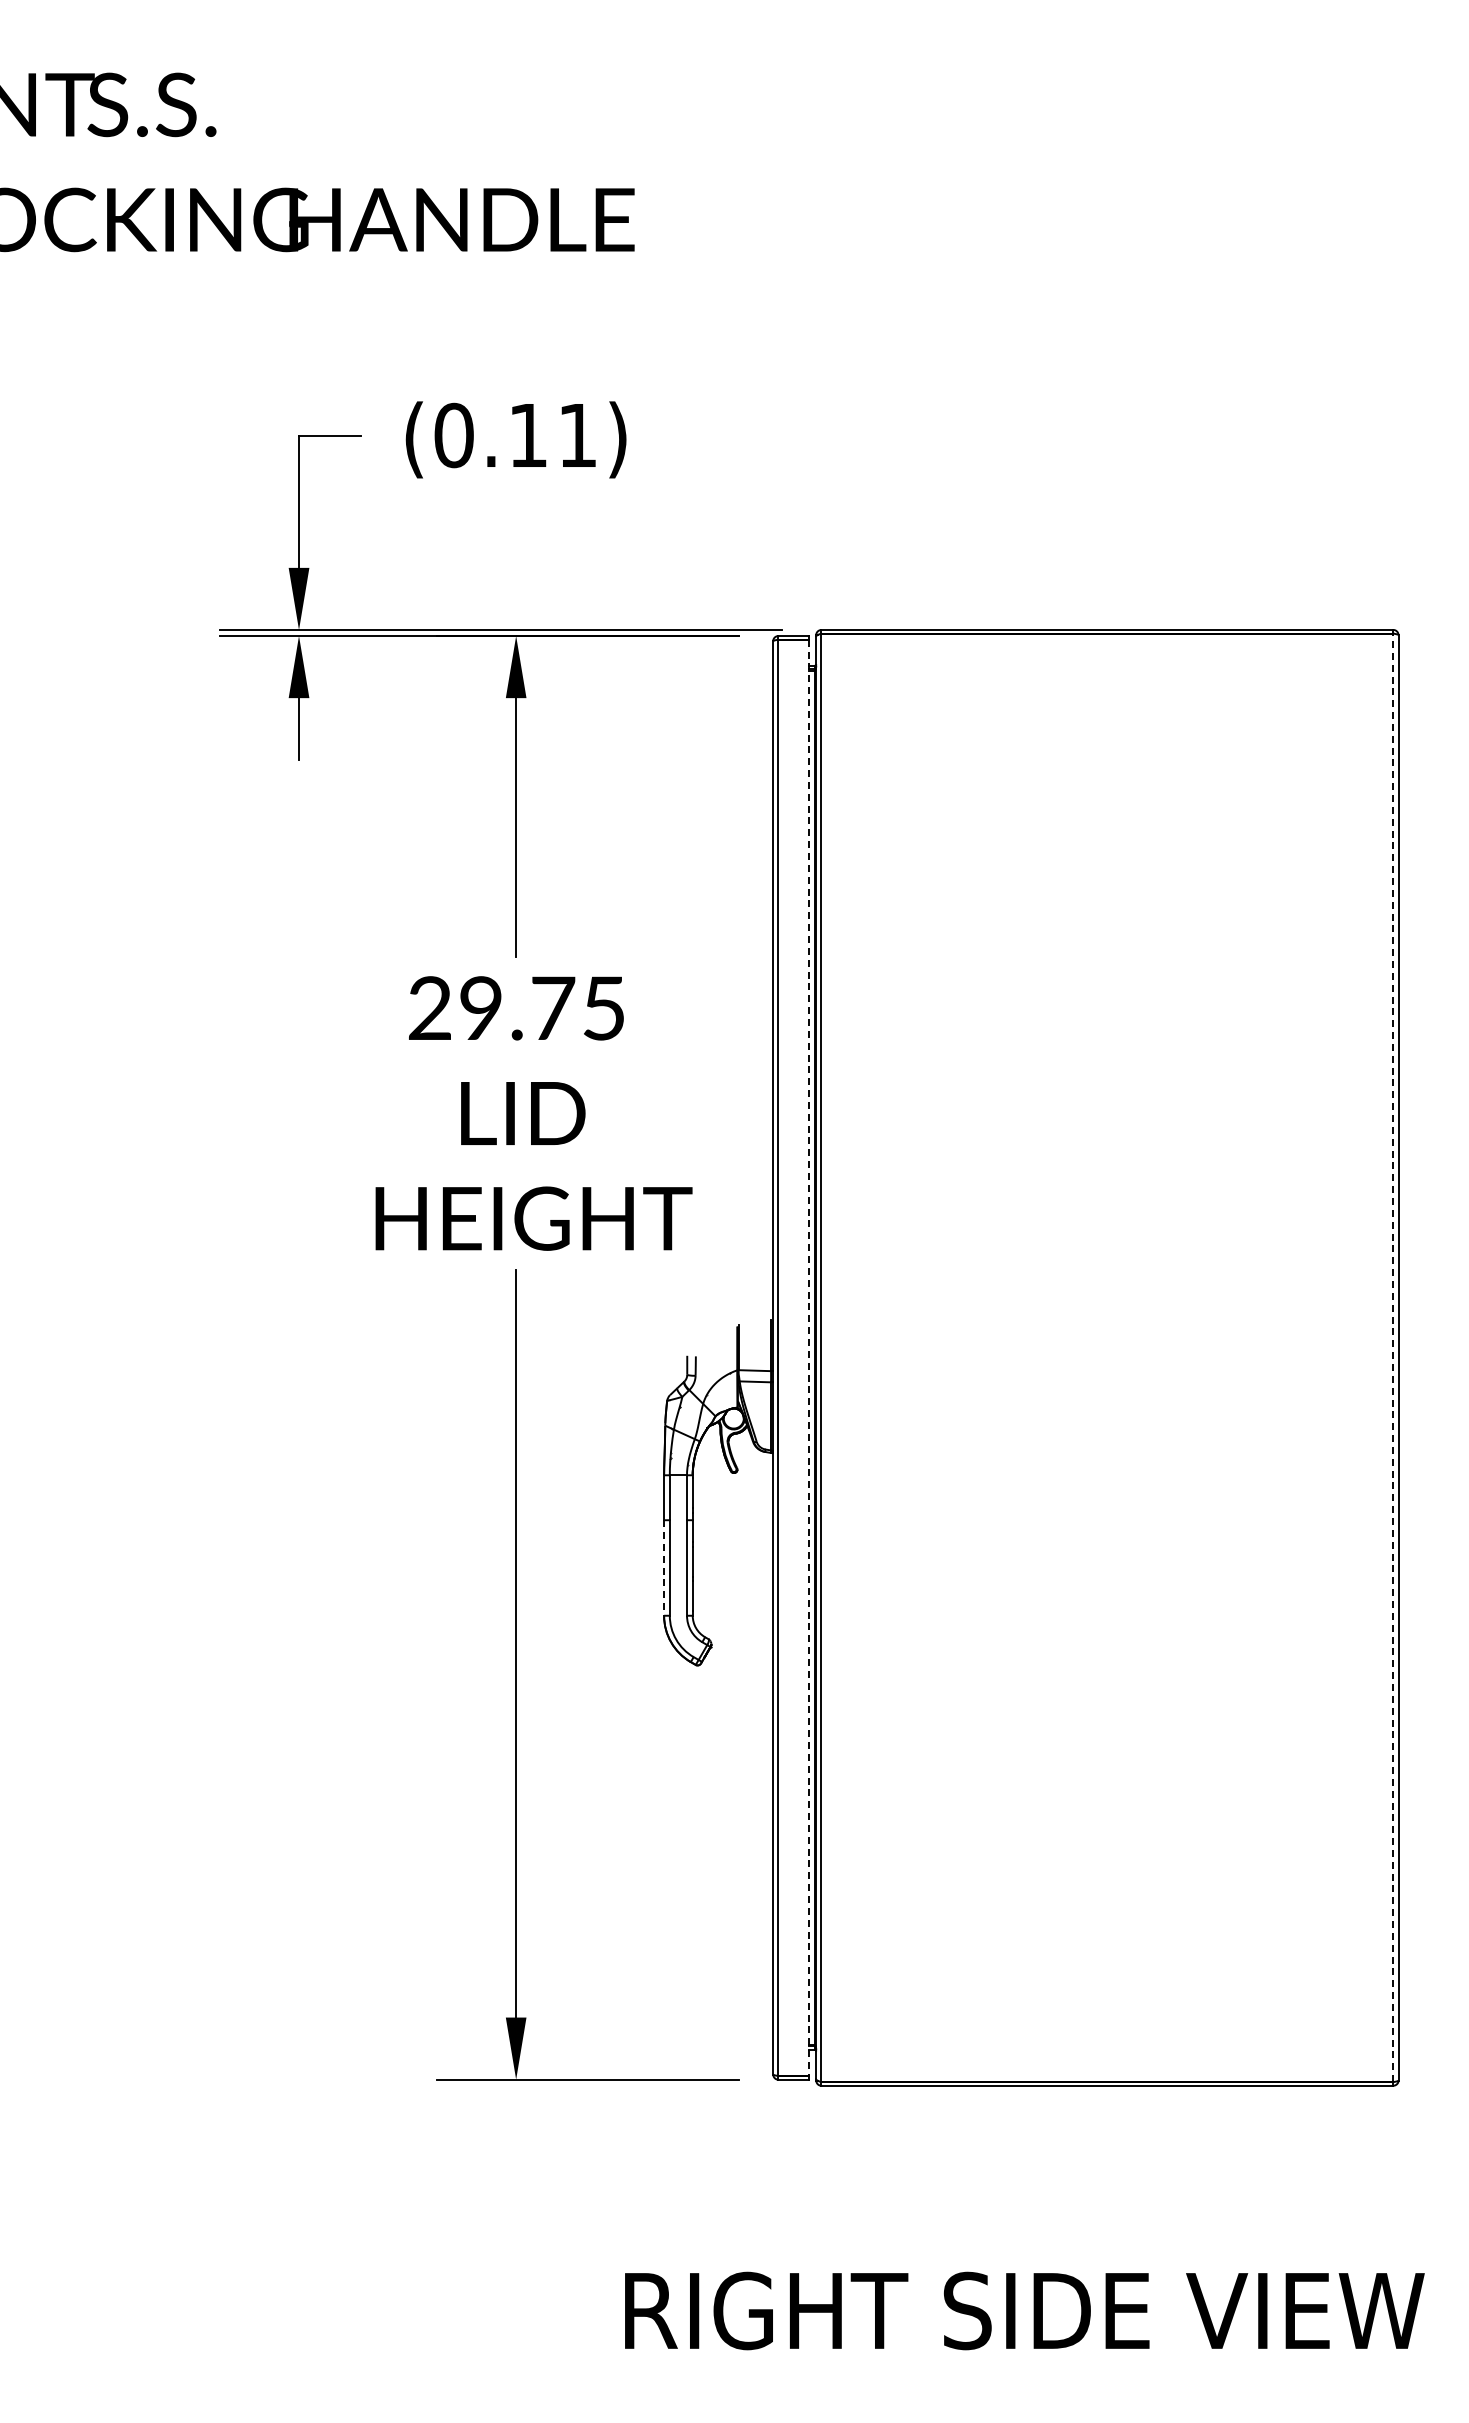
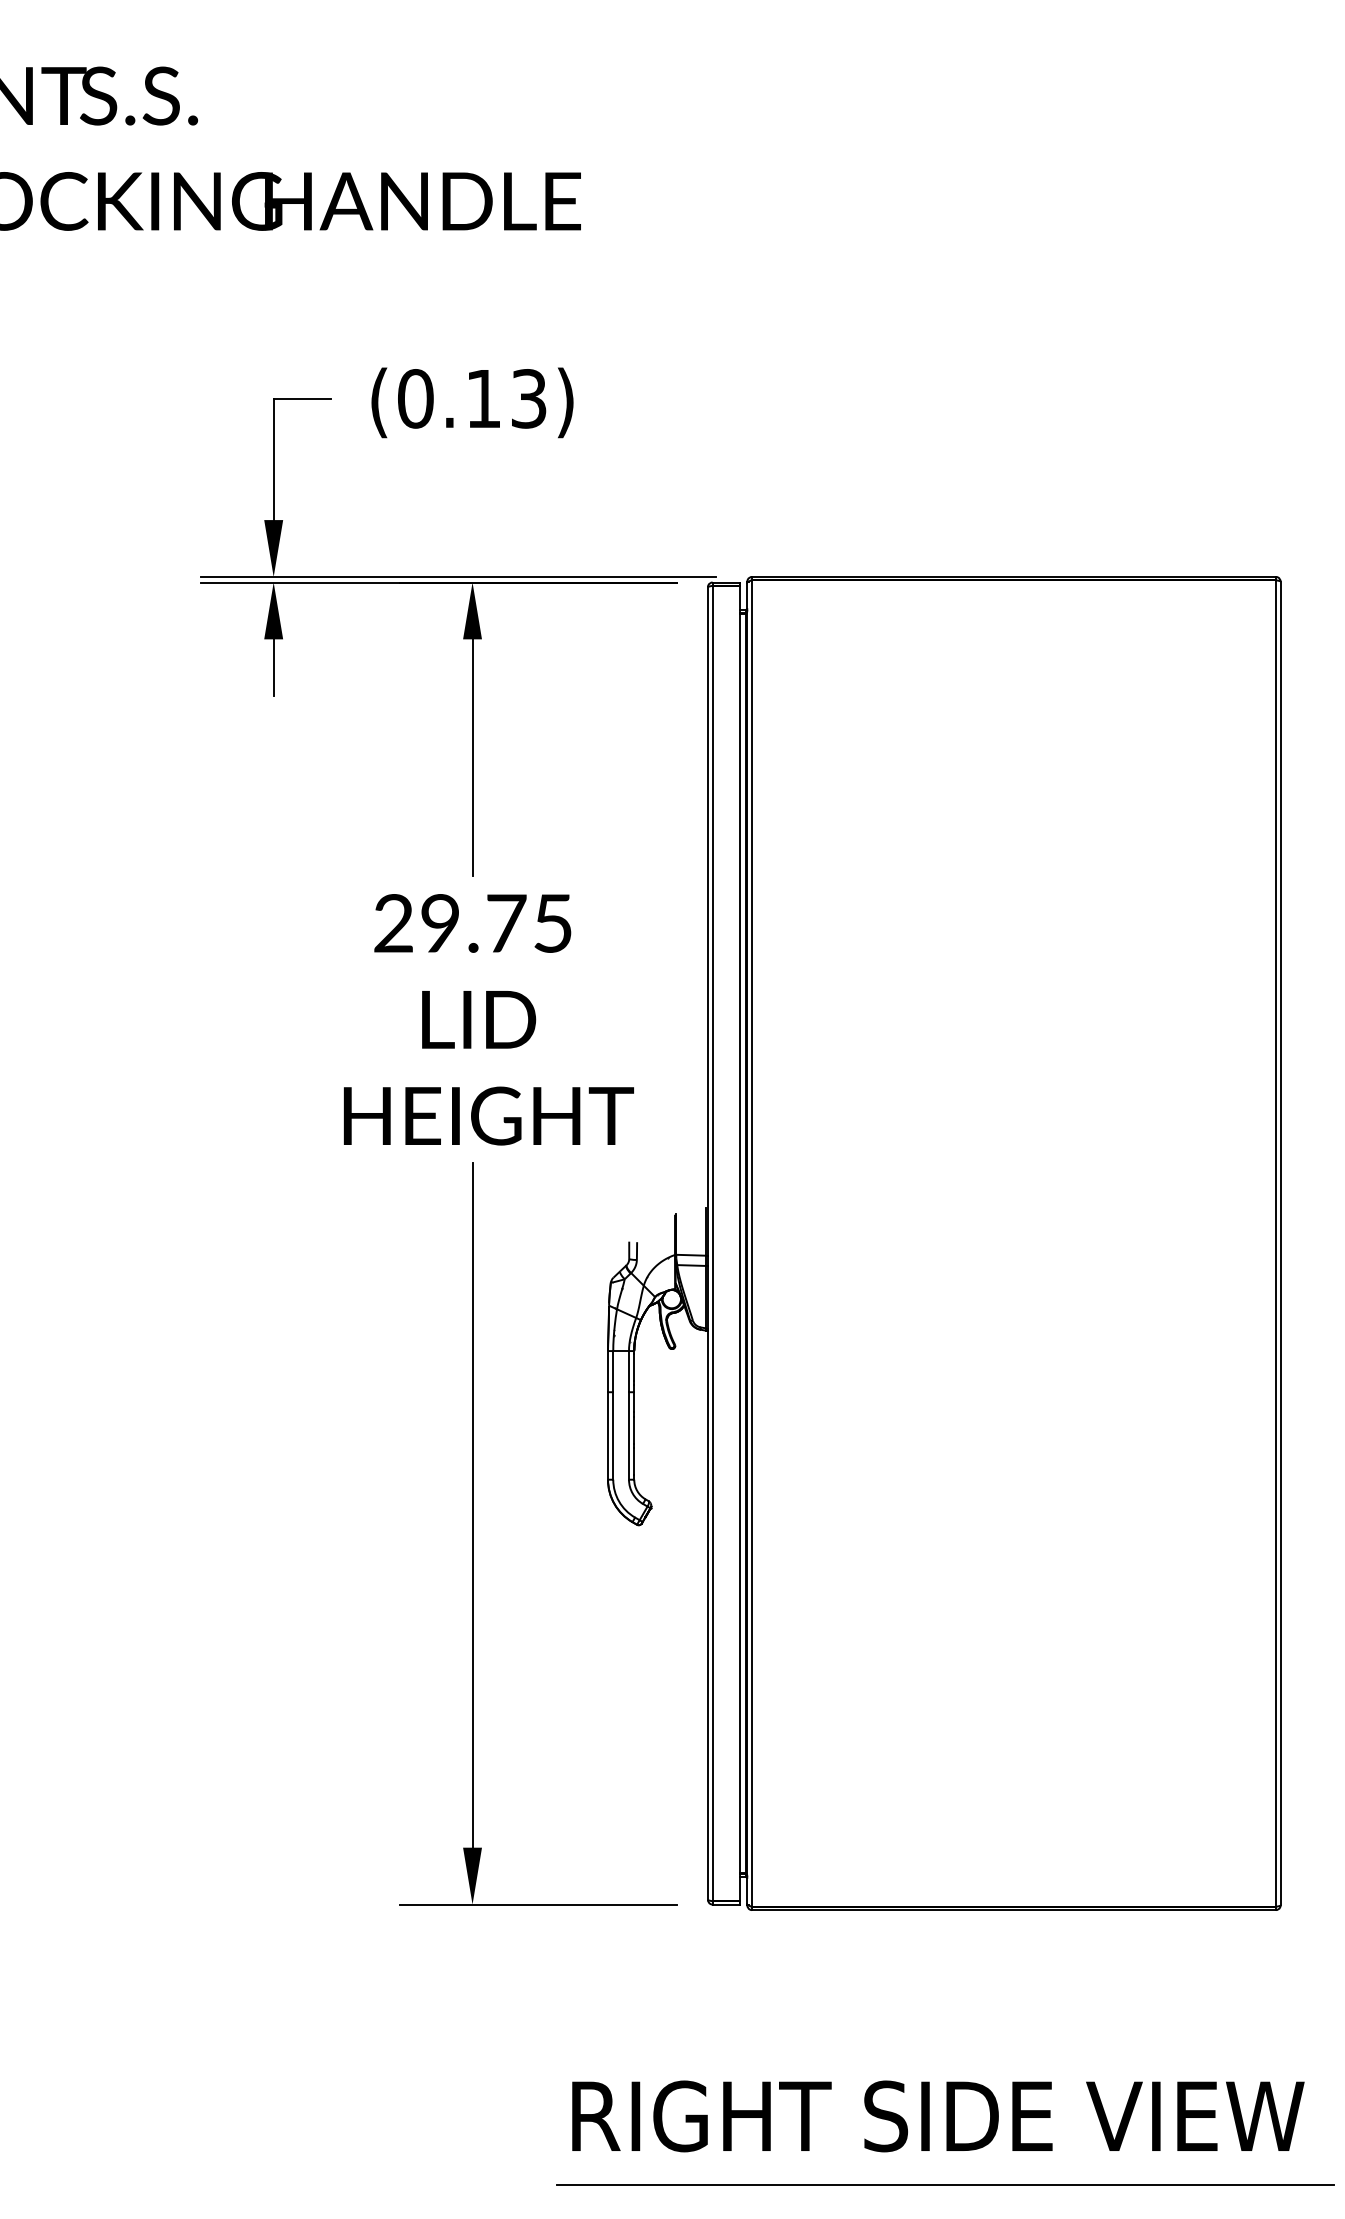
text: (577, 435) -> (528, 398), (0.11) -> (0.13)
line: (1393, 1357) -> (1276, 1243), dashed -> solid
line: (808, 1358) -> (740, 1244), dashed -> solid
line: (664, 1567) -> (608, 1435), dashed -> solid
line: (1032, 2386) -> (945, 2185), added

